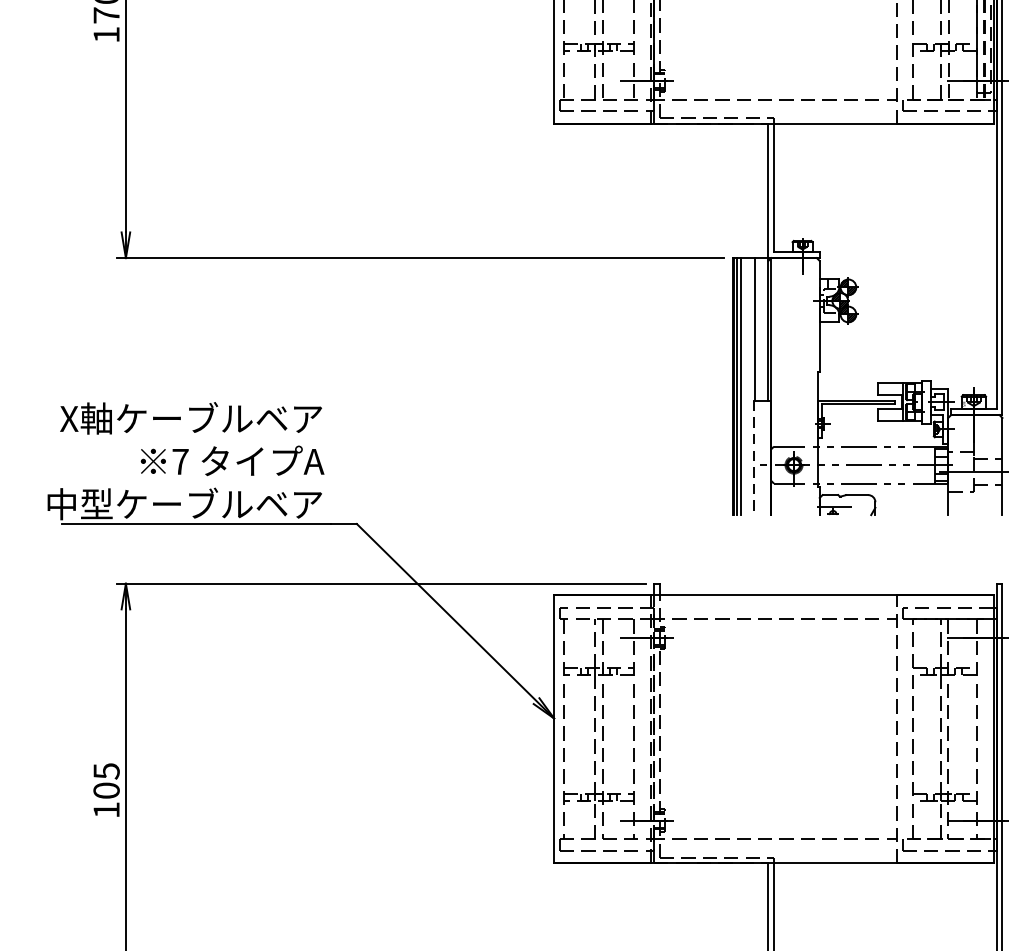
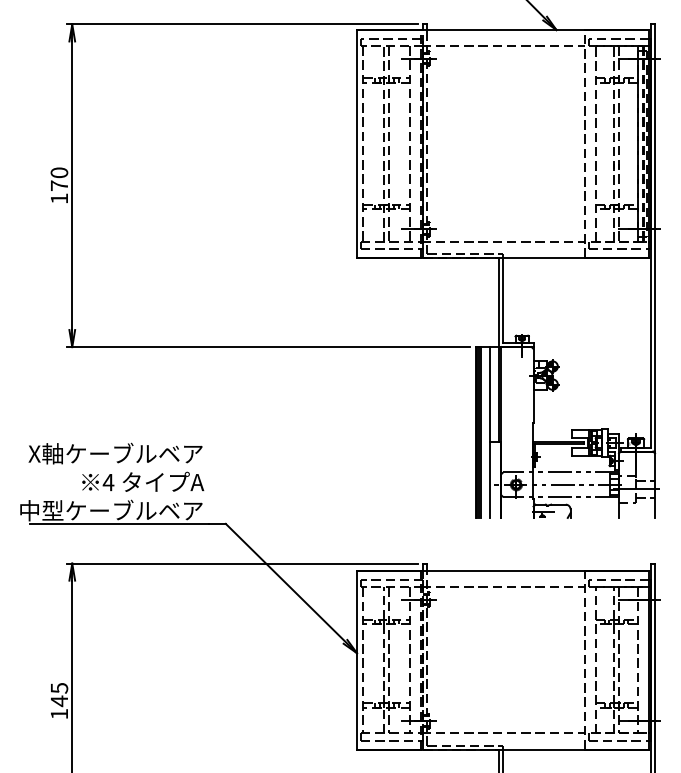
line: (753, 457) -> (489, 479), dashed -> solid
text: (180, 461) -> (108, 482), 7 -> 4
text: (106, 791) -> (59, 701), 105 -> 145

